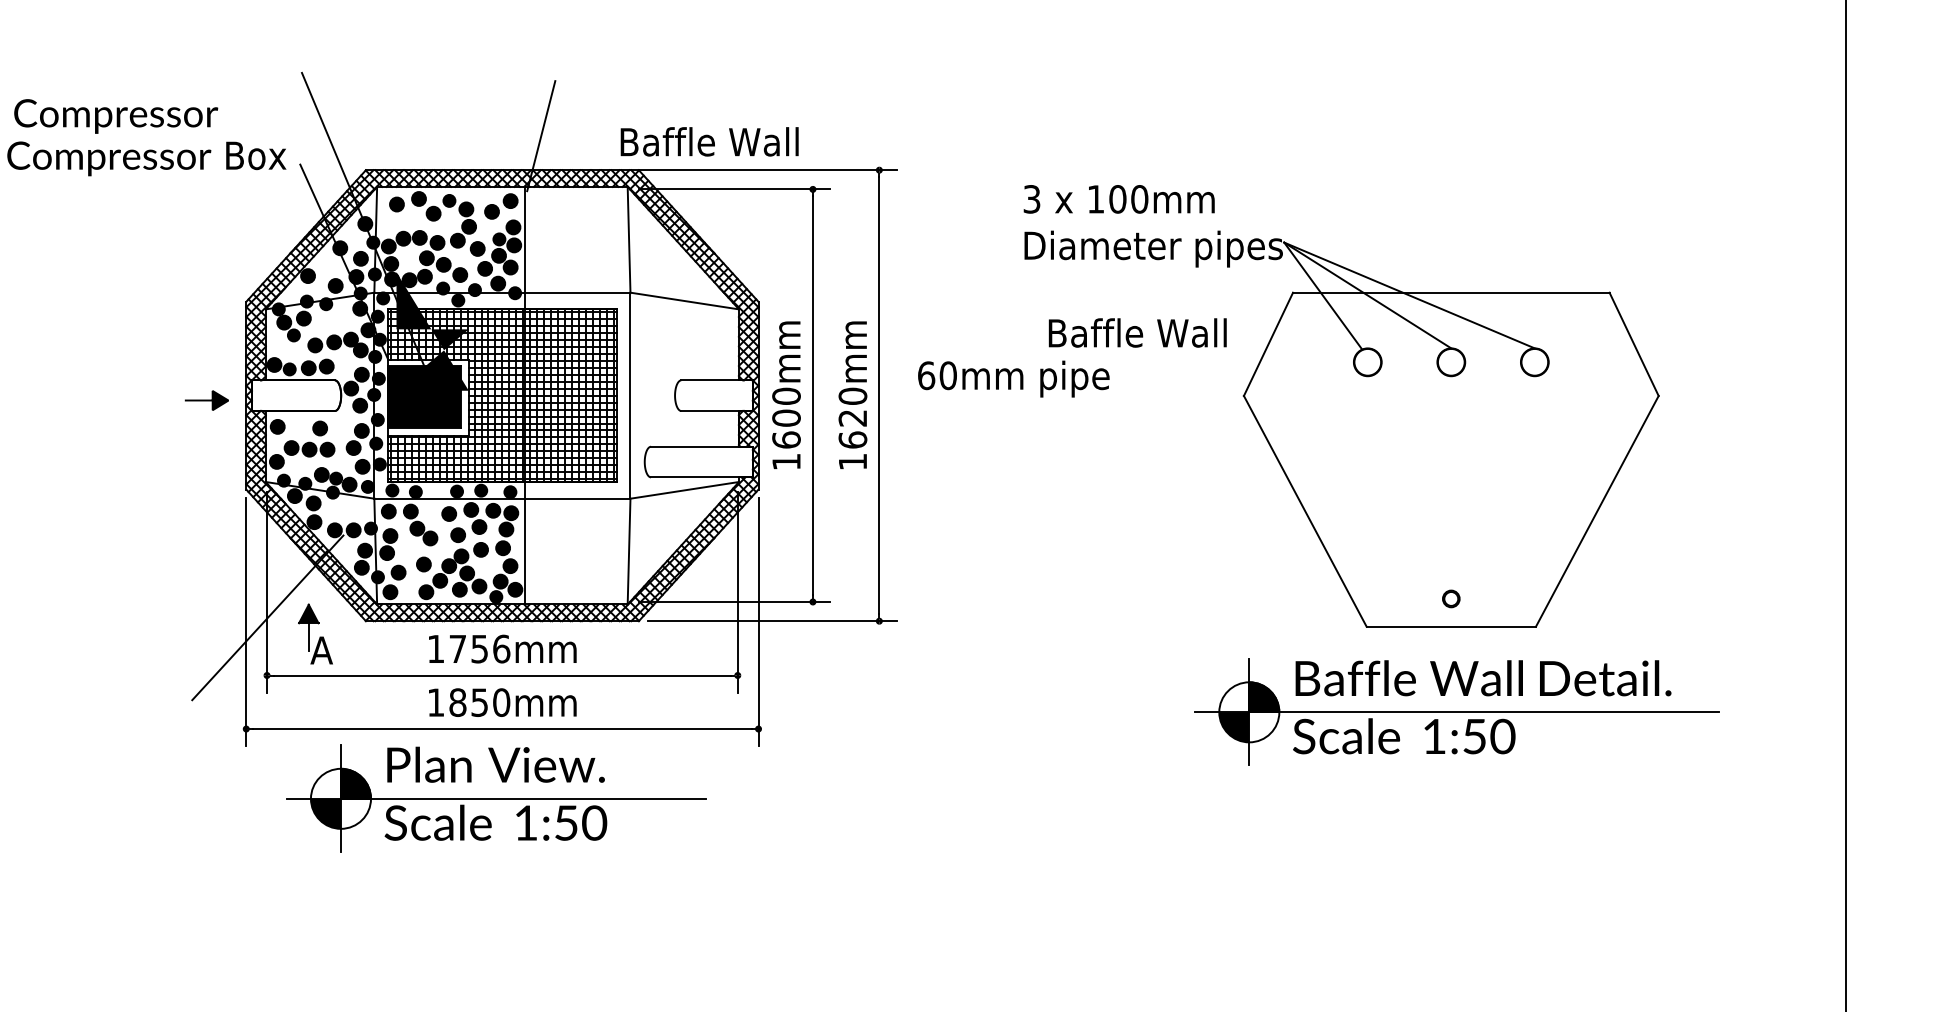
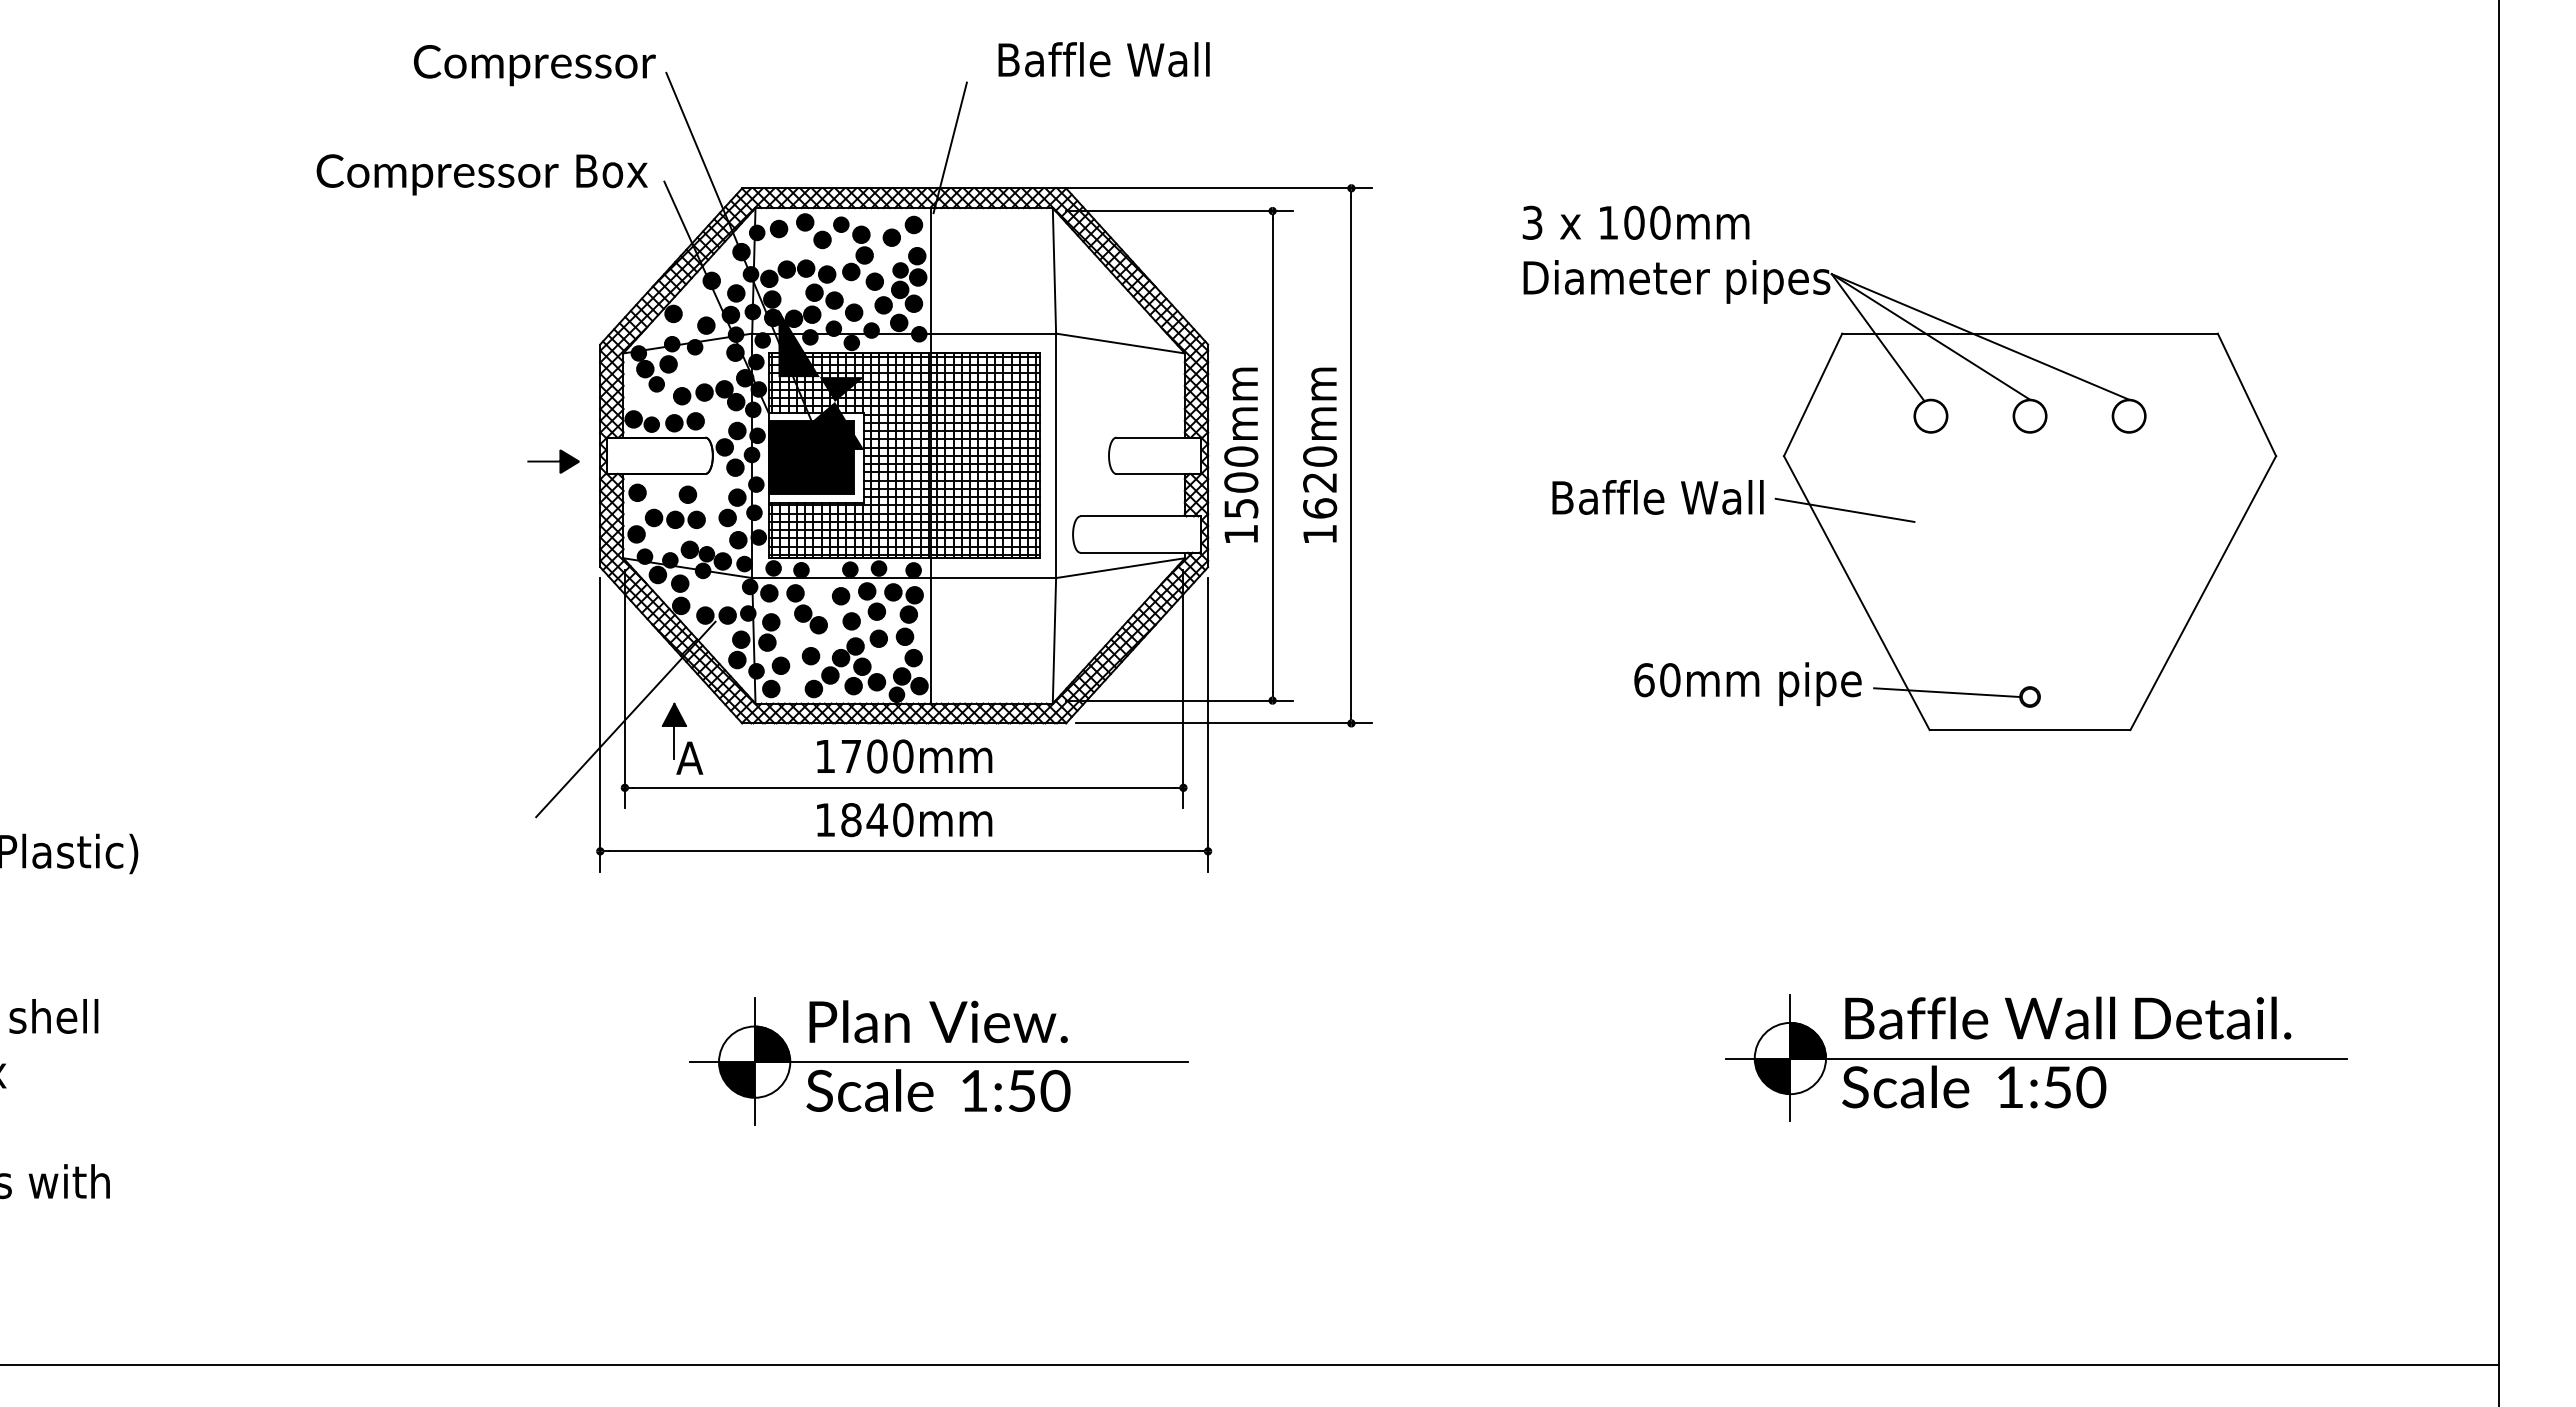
text: (115, 116) -> (534, 65), moved
text: (709, 141) -> (1103, 59), moved
fill: (377, 207) -> (756, 232), added
fill: (423, 295) -> (810, 337), added
text: (1137, 333) -> (1657, 497), moved
text: (1013, 378) -> (1747, 683), moved
text: (786, 440) -> (1241, 508), 1600mm -> 1500mm
line: (1294, 440) -> (1844, 509), added
fill: (372, 505) -> (749, 586), added
line: (1381, 595) -> (1947, 692), added
text: (490, 649) -> (890, 756), 1756mm -> 1700mm
text: (479, 703) -> (877, 820), 1850mm -> 1840mm
part: (1456, 711) -> (2036, 1057), moved
part: (495, 798) -> (938, 1061), moved

